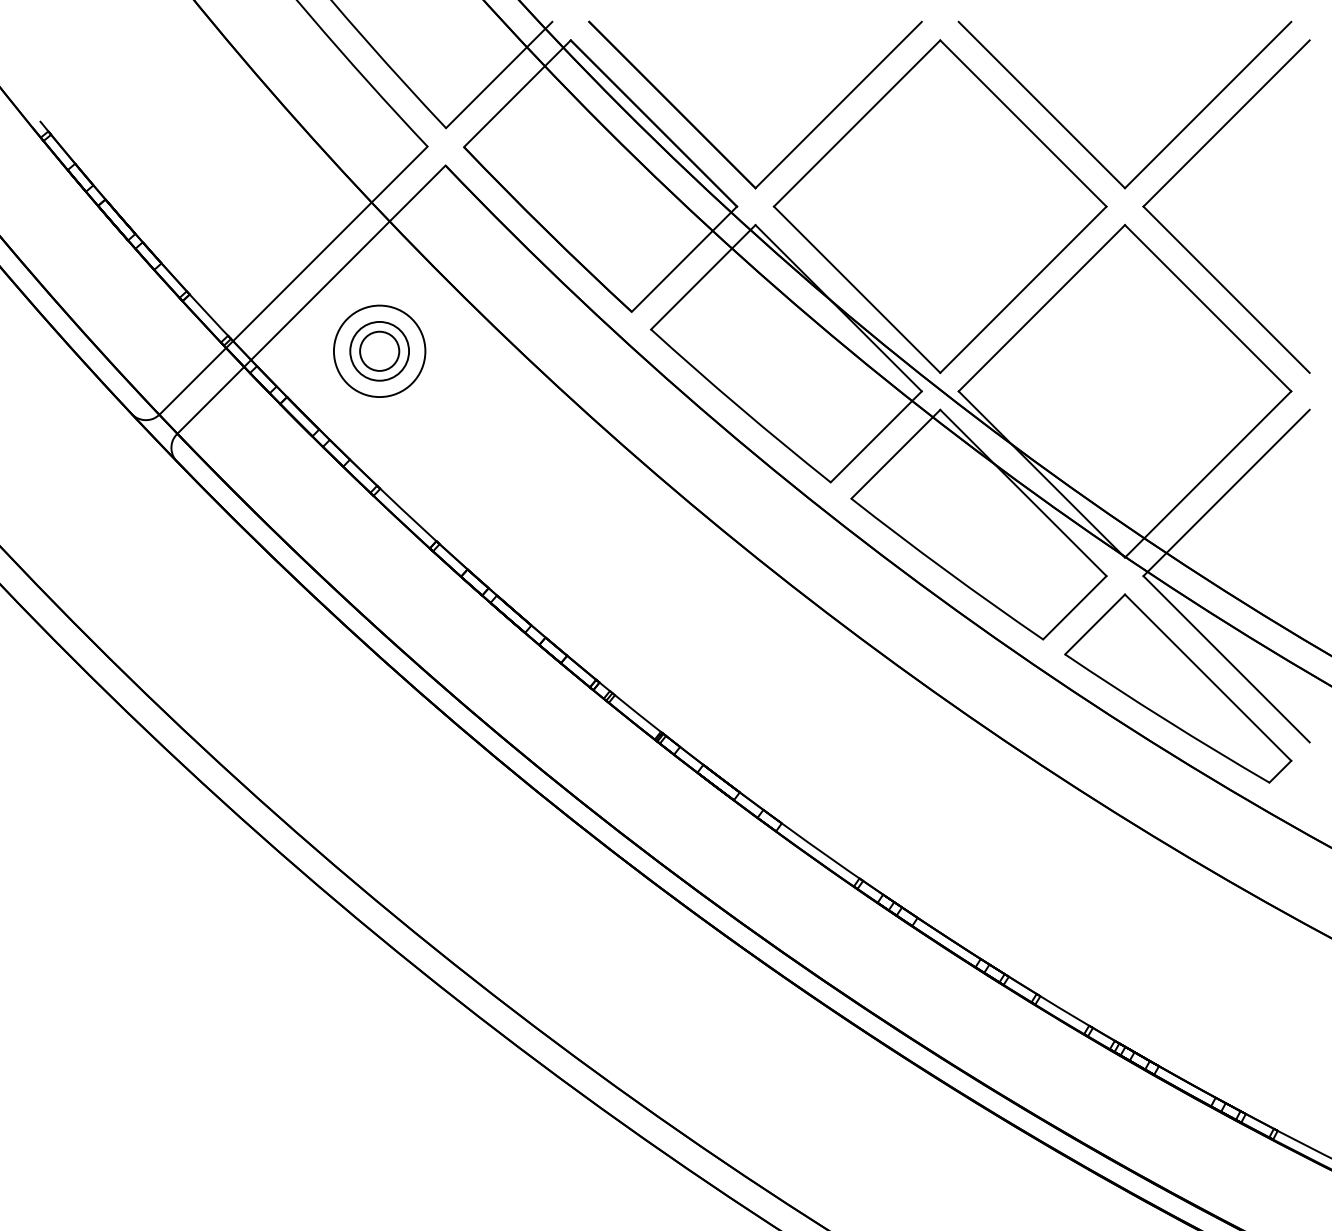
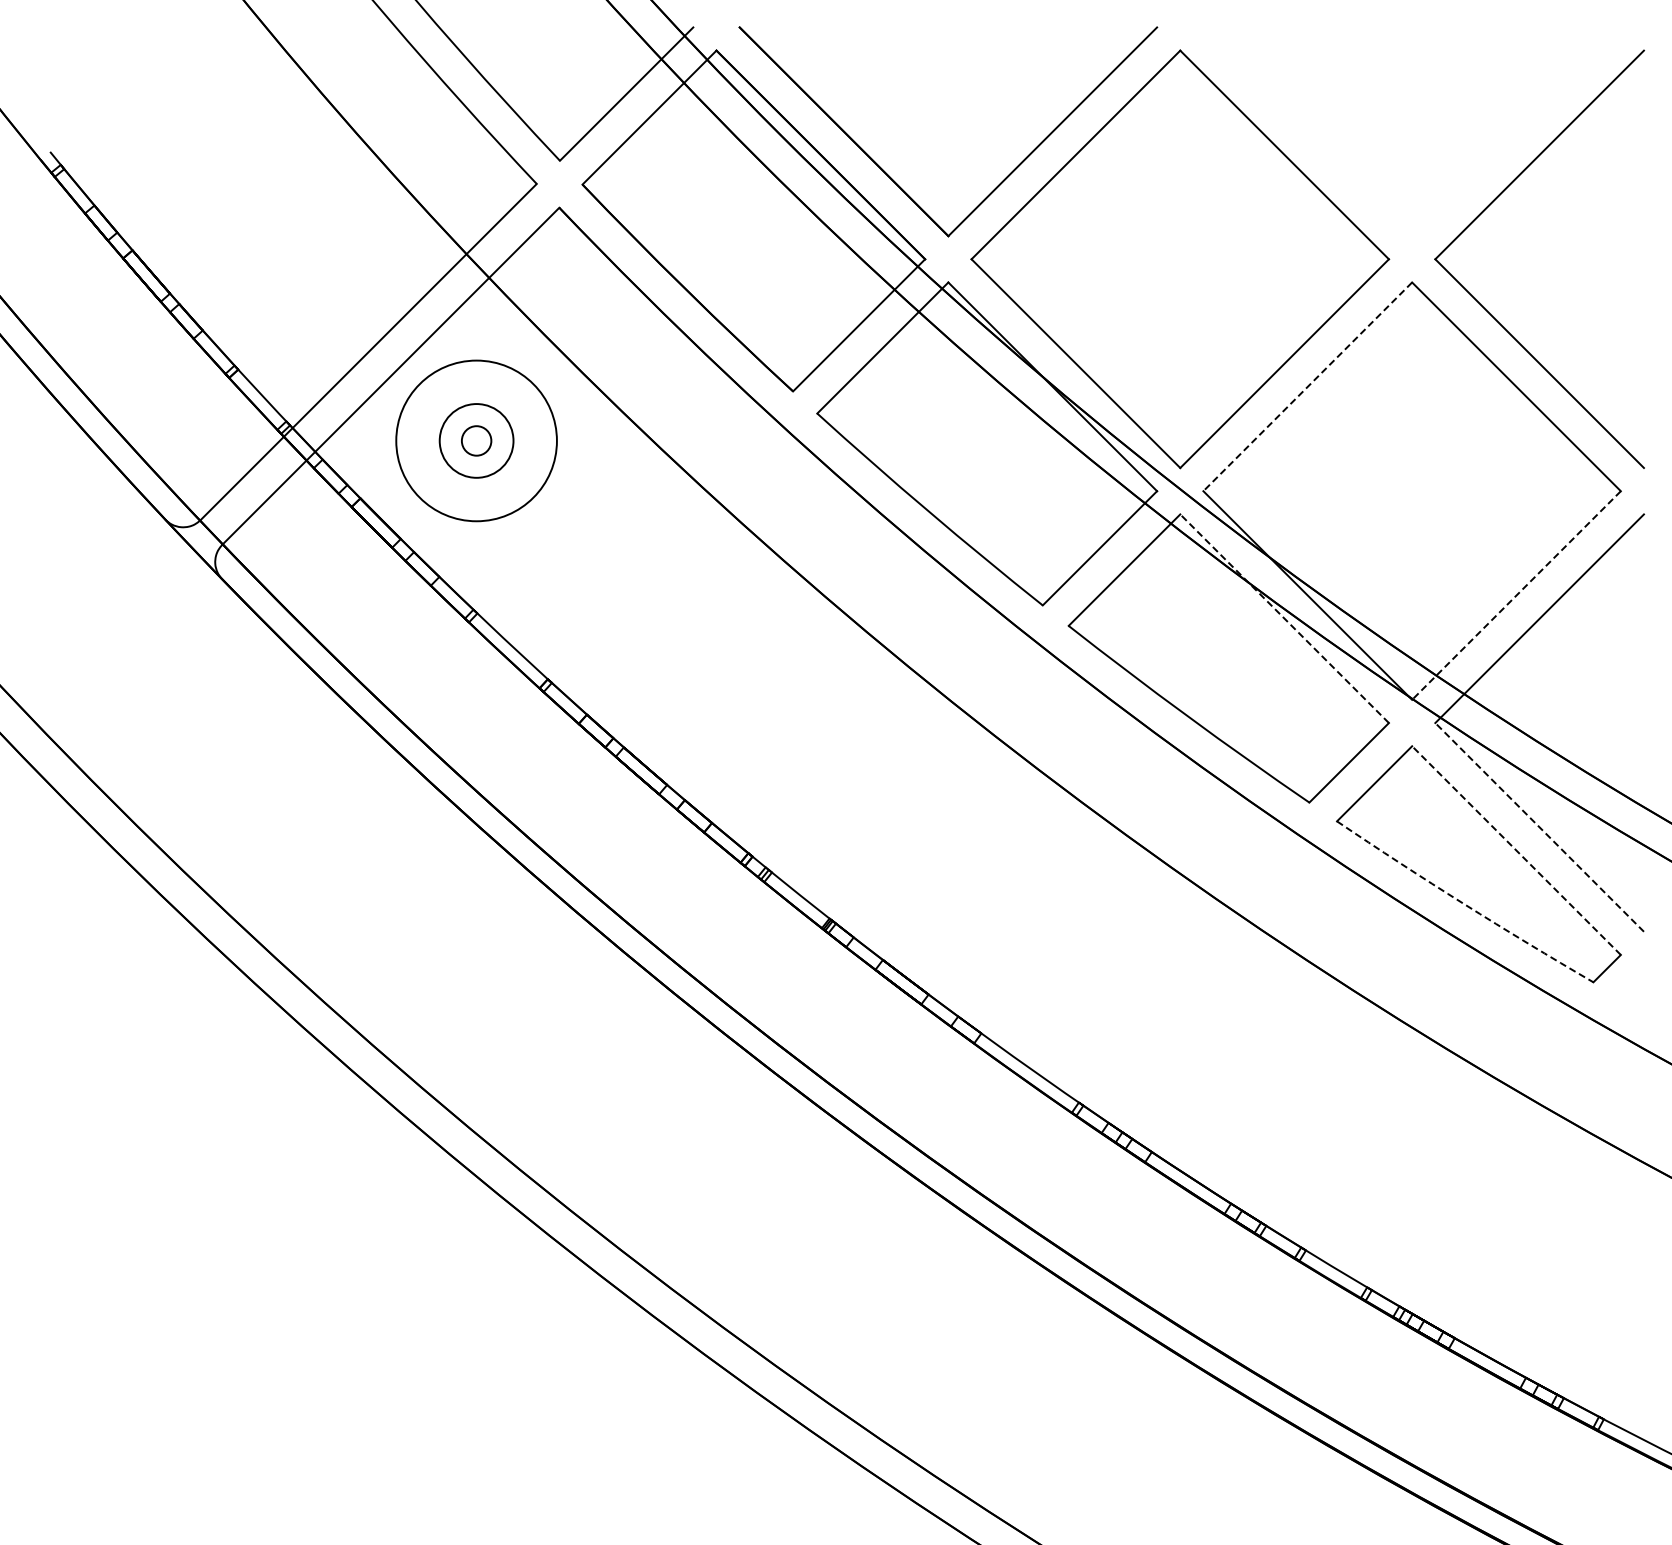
part: (1083, 145) -> (1359, 182), removed
line: (1041, 307) -> (1307, 386), solid -> dashed
circle: (379, 350) -> (476, 440), size x0.6
circle: (379, 350) -> (476, 440), size x1.4
line: (1208, 474) -> (1516, 595), solid -> dashed
line: (1023, 492) -> (1284, 618), solid -> dashed
line: (1226, 659) -> (1539, 827), solid -> dashed
line: (1208, 677) -> (1516, 850), solid -> dashed
arc: (1165, 719) -> (1463, 903), solid -> dashed

